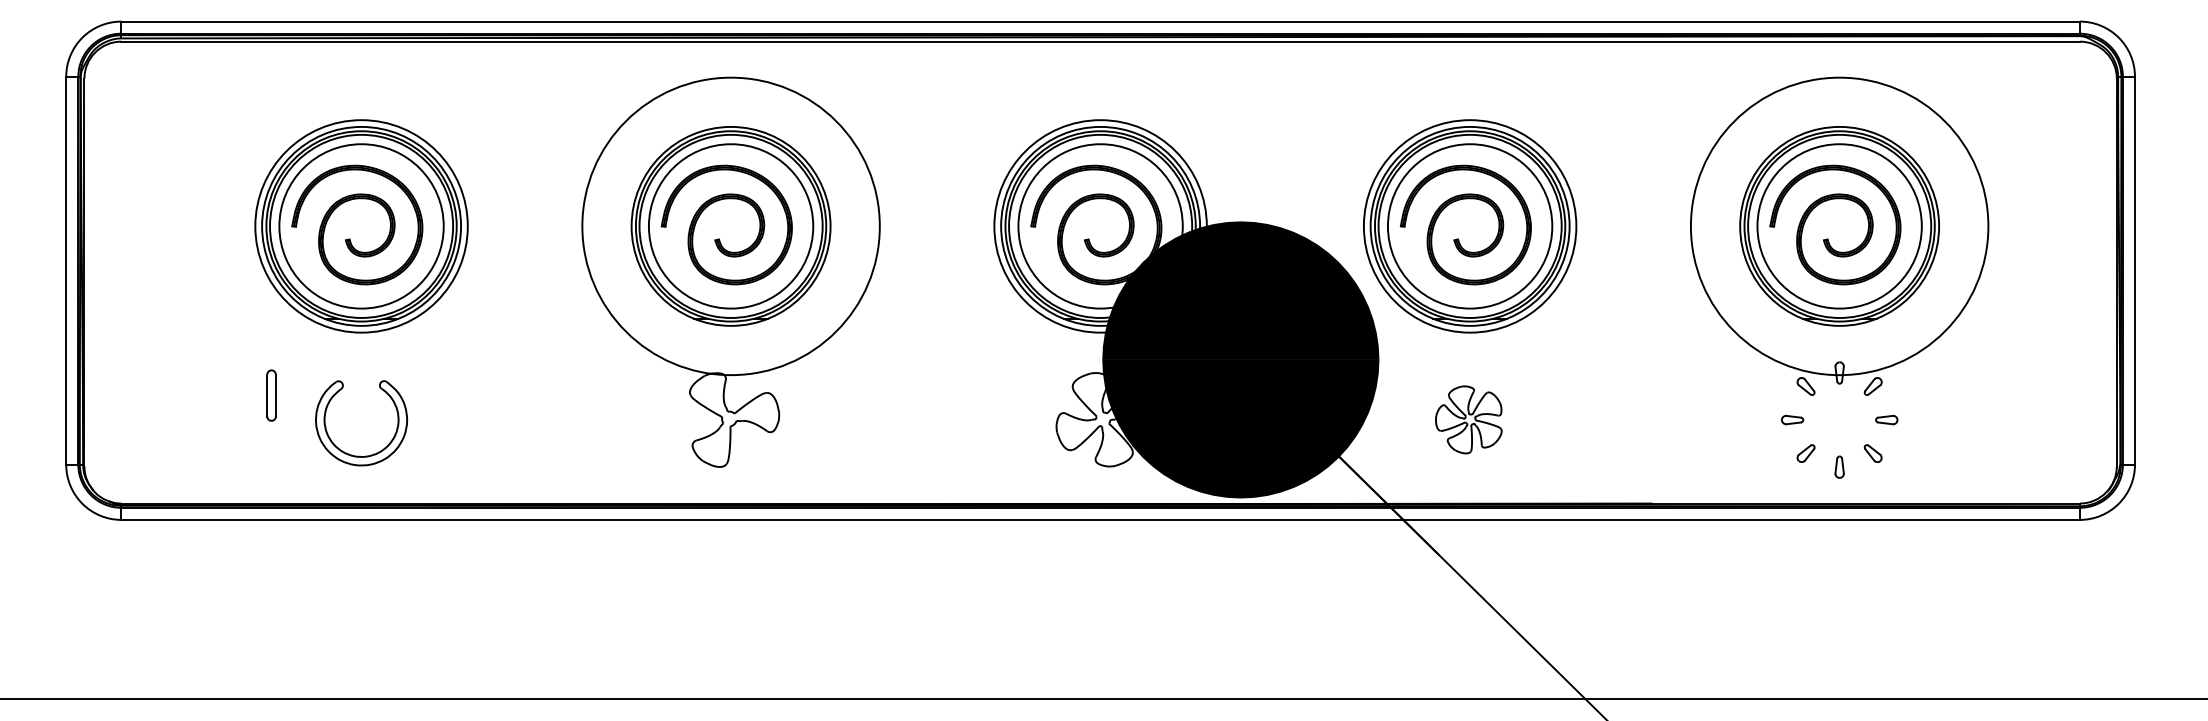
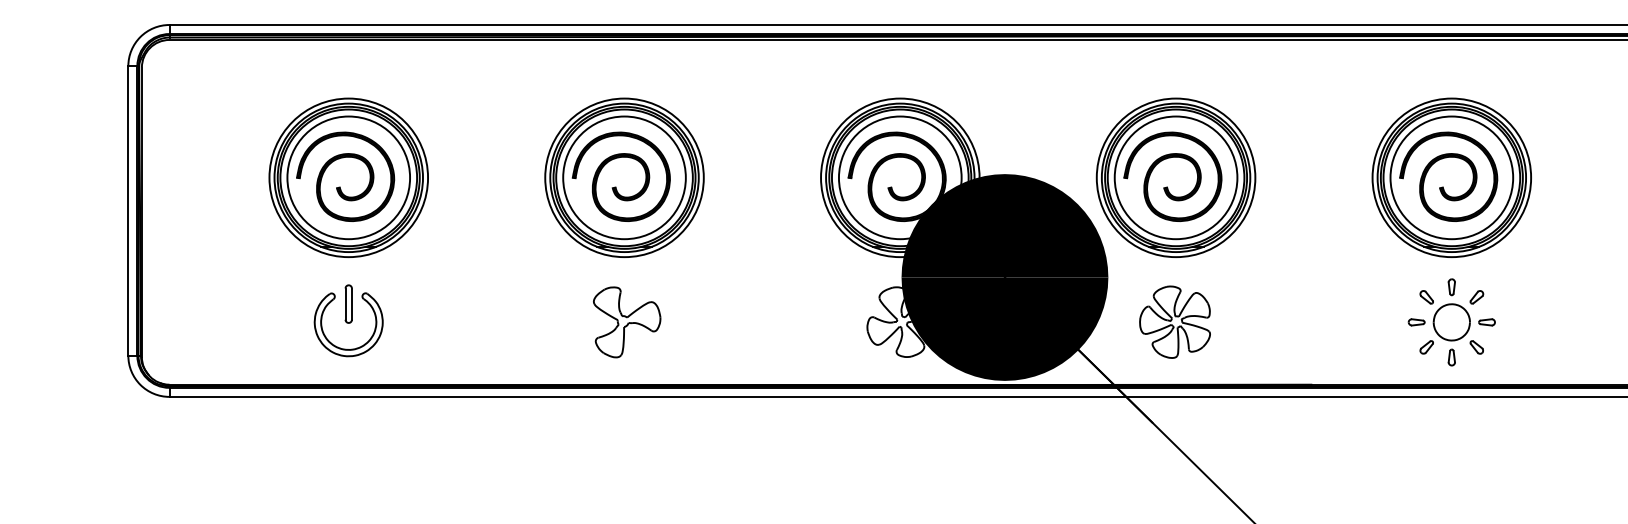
circle: (730, 226) -> (624, 177), size x0.71
circle: (1839, 226) -> (1451, 177), size x0.71
part: (271, 395) -> (348, 304), moved
part: (1468, 419) -> (1174, 321), size x1.43
part: (1839, 419) -> (1451, 321), added

